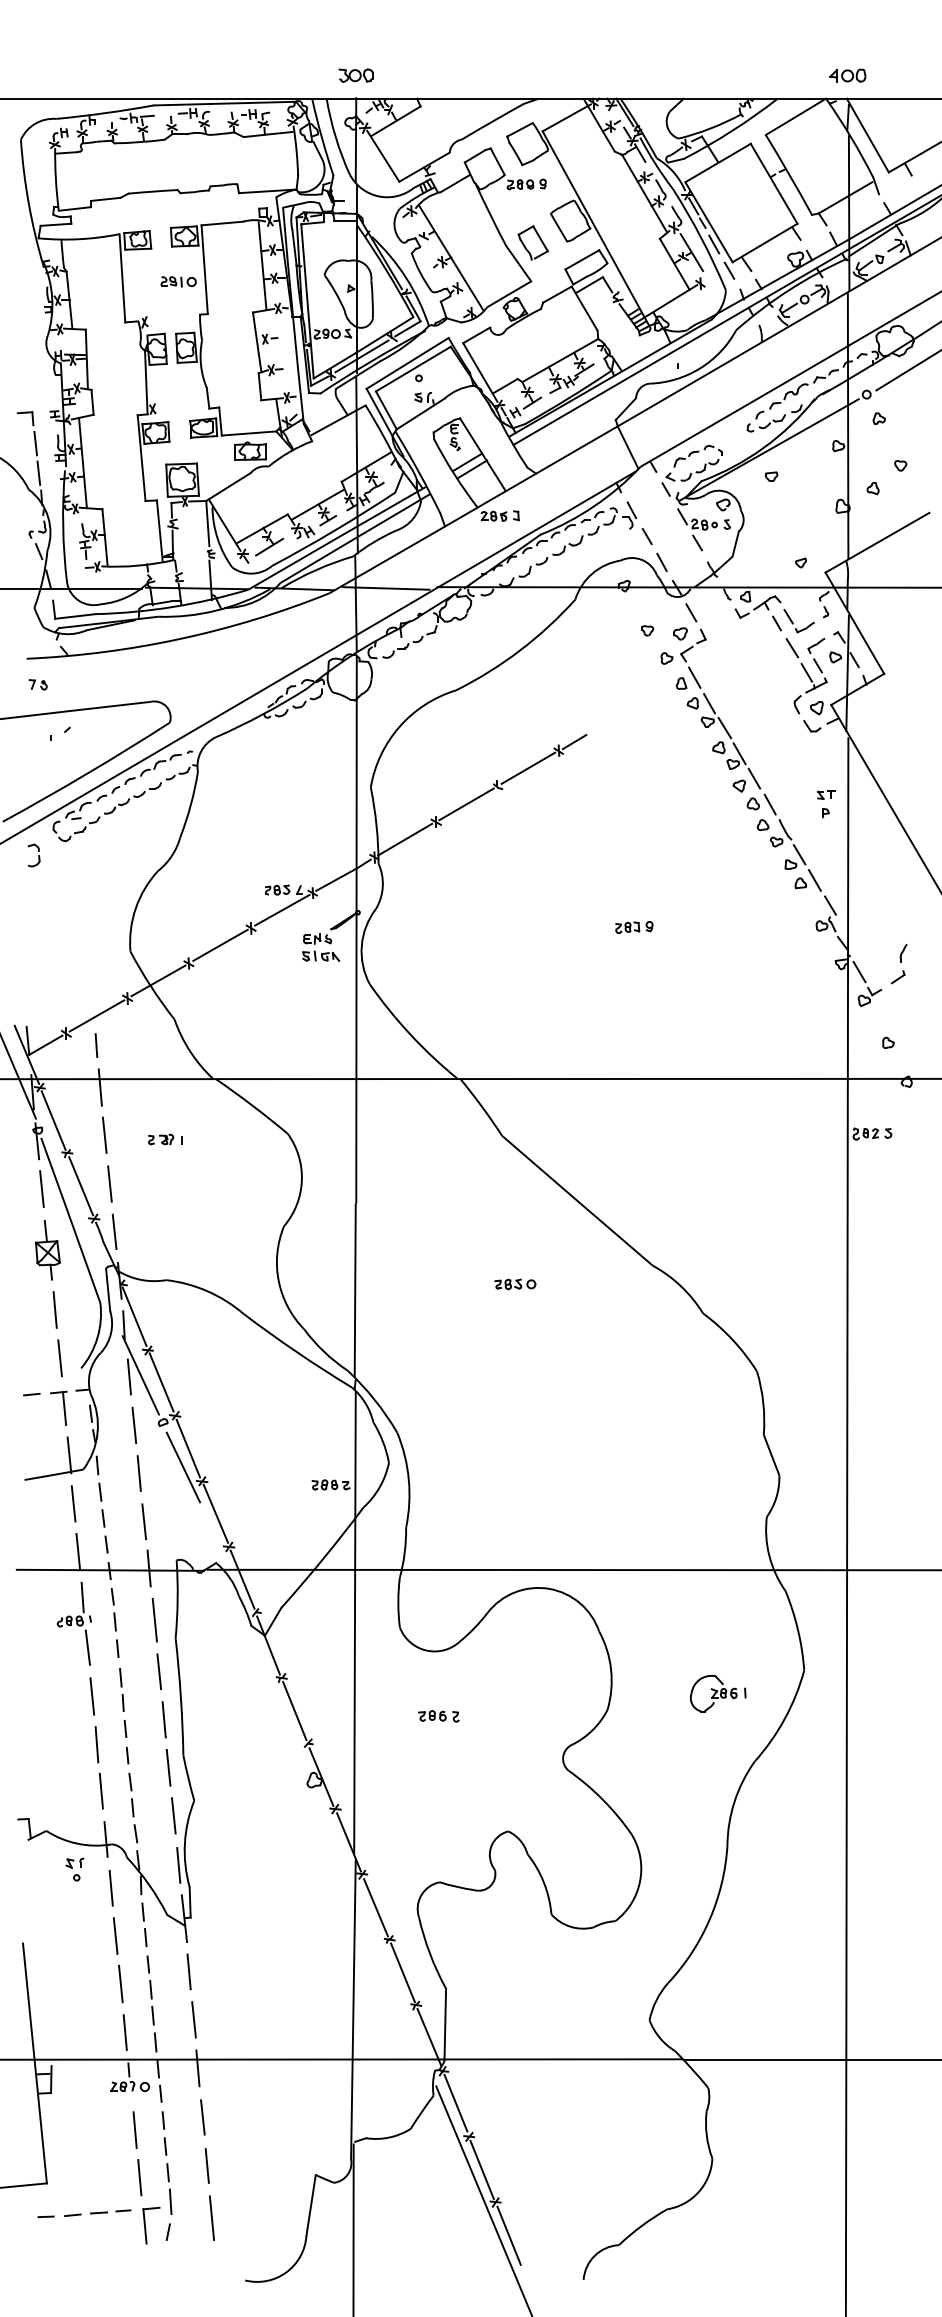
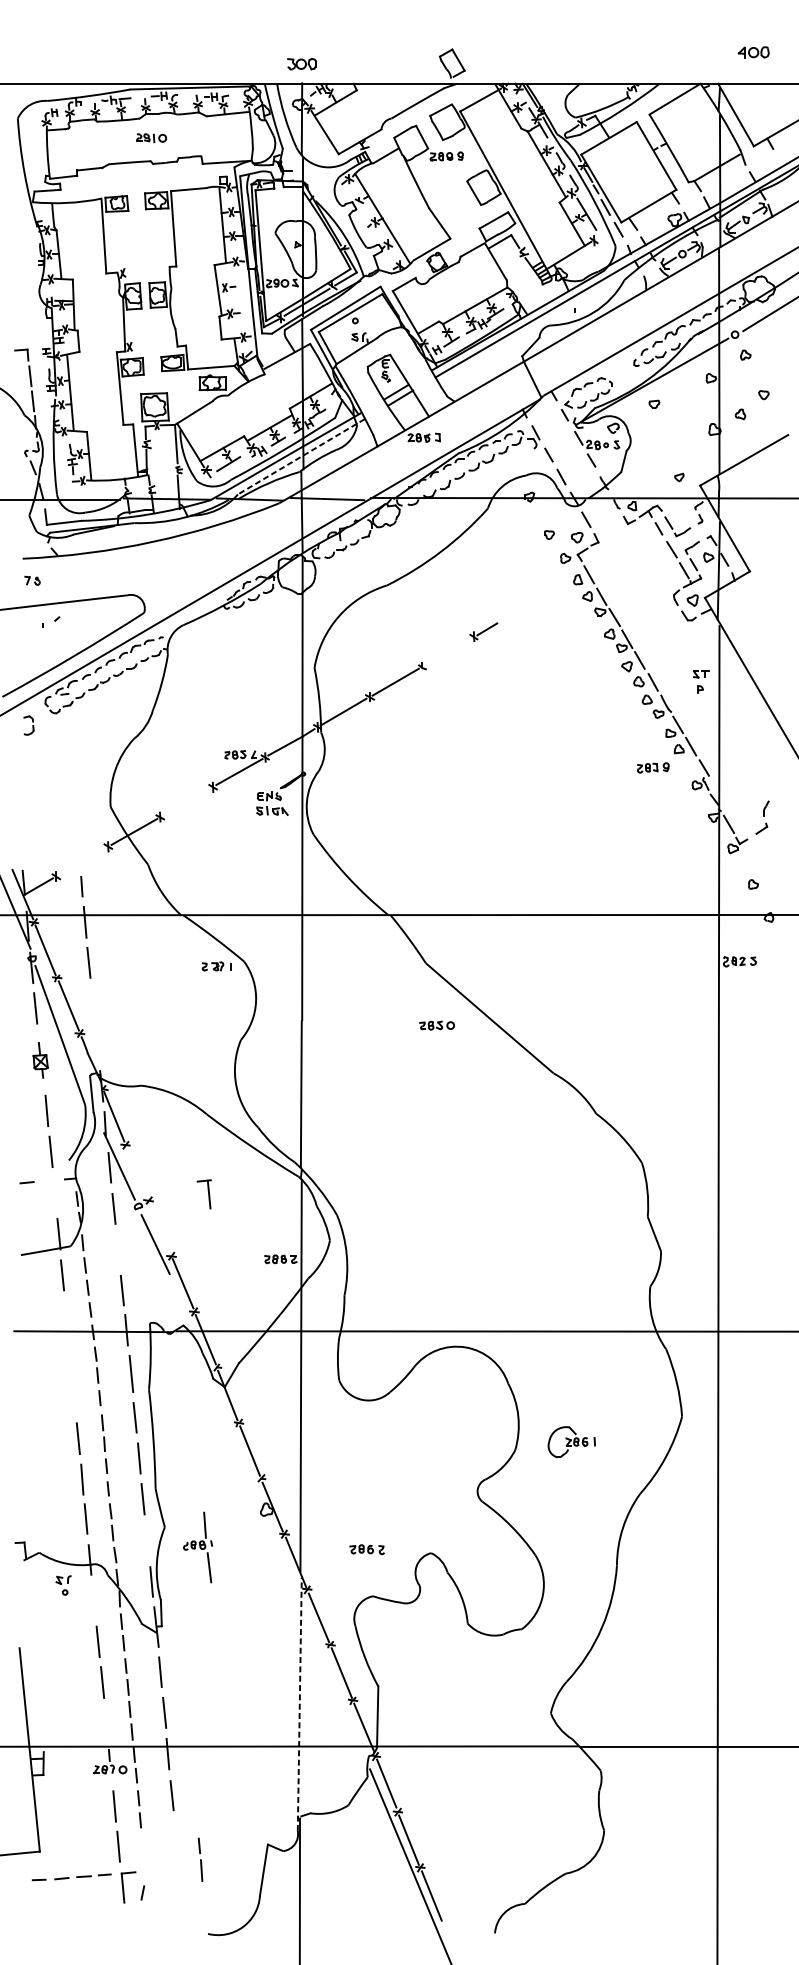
part: (847, 75) -> (753, 52), moved
part: (532, 242) -> (451, 63), moved
part: (178, 281) -> (151, 137), moved
arc: (355, 538) -> (301, 456), solid -> dashed
line: (528, 767) -> (448, 650), removed
part: (634, 927) -> (653, 767), moved
line: (220, 944) -> (187, 801), removed
line: (96, 1015) -> (81, 861), removed
part: (165, 1139) -> (216, 966), moved
line: (109, 1183) -> (92, 1003), removed
line: (114, 1231) -> (97, 1044), removed
part: (47, 1250) -> (40, 1060), size x0.7
part: (515, 1284) -> (437, 1025), moved
line: (161, 1382) -> (137, 1172), removed
part: (58, 1407) -> (204, 1193), moved
line: (188, 1448) -> (159, 1228), removed
line: (138, 1473) -> (117, 1249), removed
line: (78, 1551) -> (66, 1315), removed
part: (73, 1623) -> (197, 1547), moved
part: (717, 1693) -> (571, 1442), moved
part: (438, 1716) -> (366, 1549), moved
line: (173, 1815) -> (147, 1539), removed
line: (110, 1888) -> (93, 1601), removed
line: (353, 2009) -> (299, 1704), solid -> dashed
line: (124, 2032) -> (105, 1723), removed
line: (206, 2165) -> (175, 1836), removed
line: (169, 2188) -> (200, 1859), moved
line: (211, 2217) -> (179, 1880), removed

